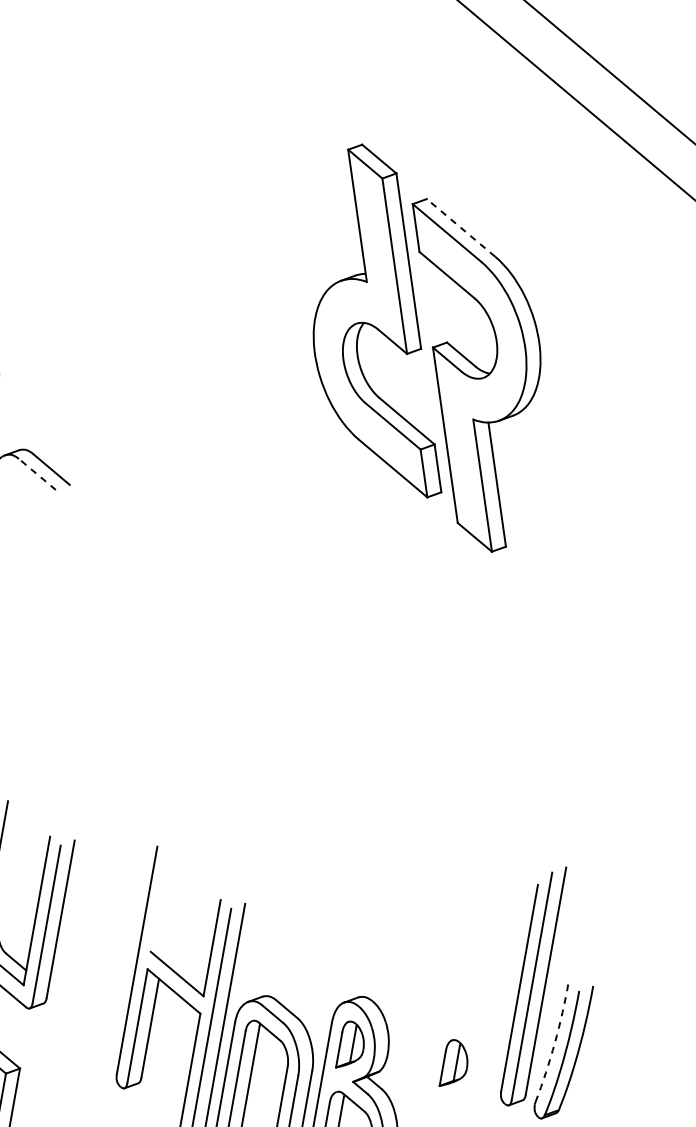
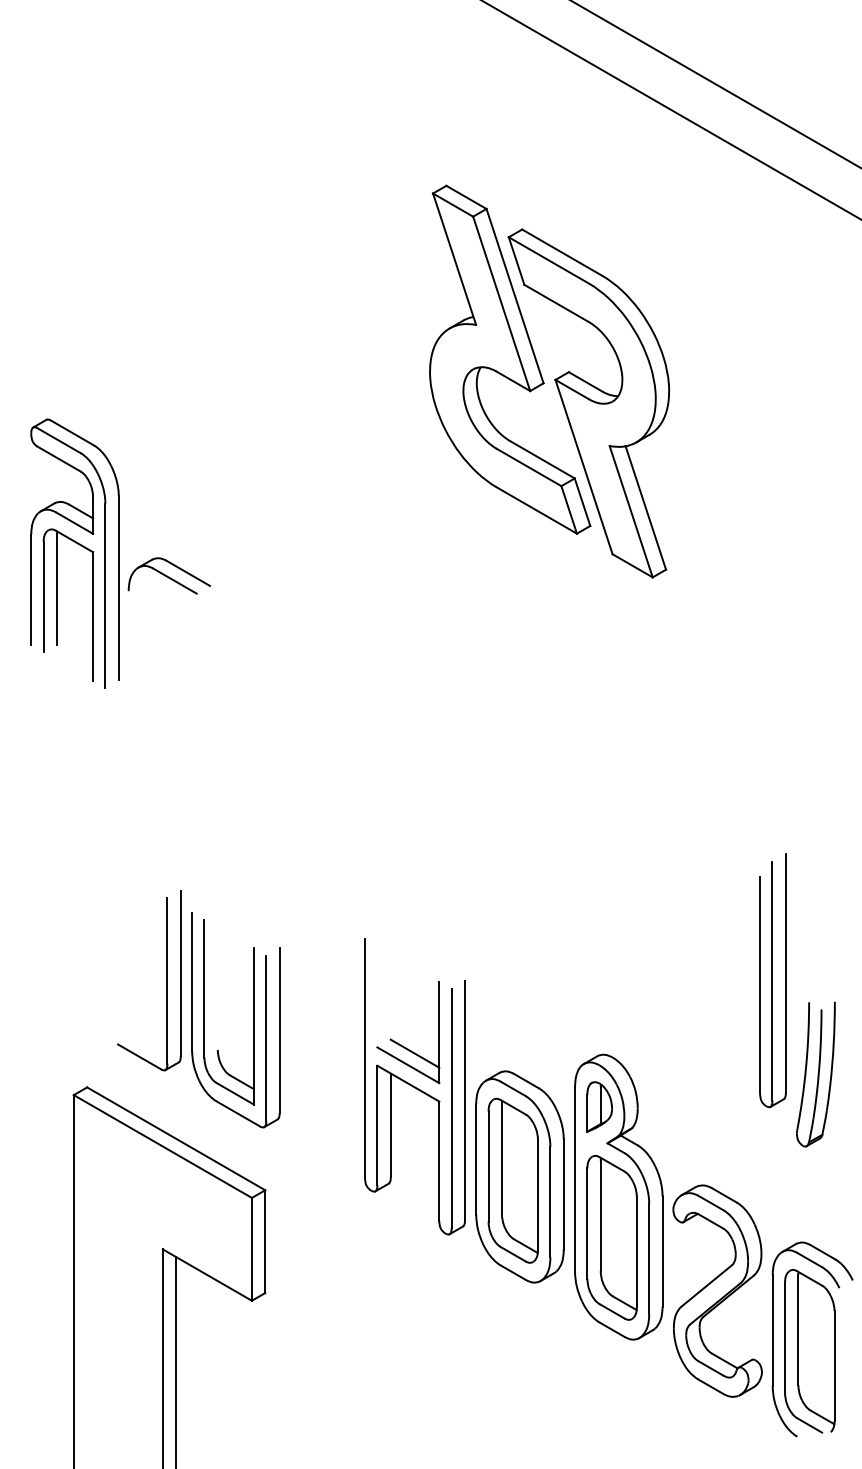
line: (460, 227) -> (561, 252), dashed -> solid
line: (37, 474) -> (175, 581), dashed -> solid
line: (184, 963) -> (414, 1053), added
part: (532, 985) -> (772, 980), moved
arc: (555, 1042) -> (806, 1066), dashed -> solid
part: (455, 1064) -> (708, 1106), removed

